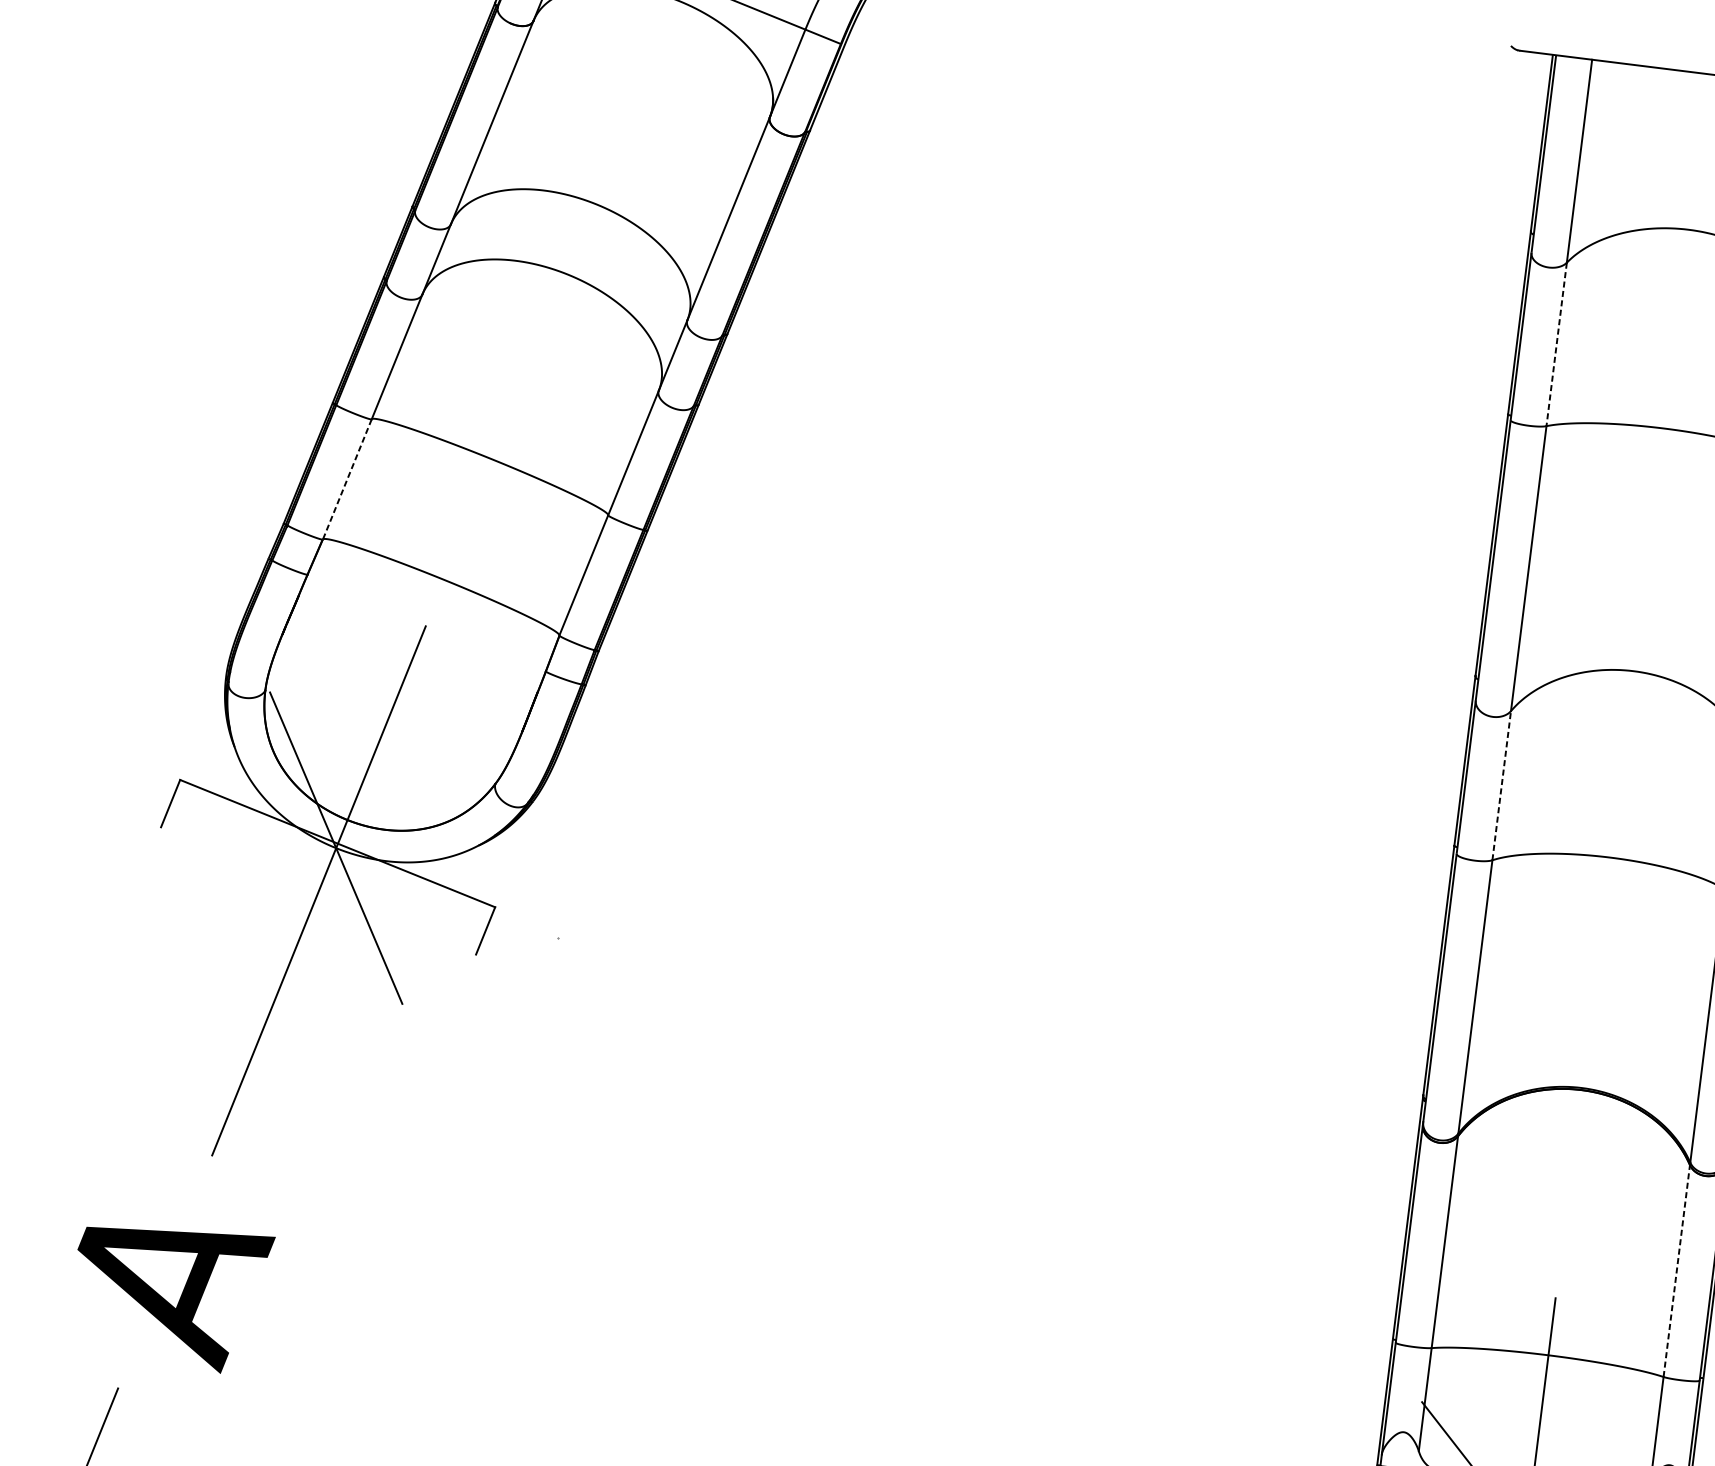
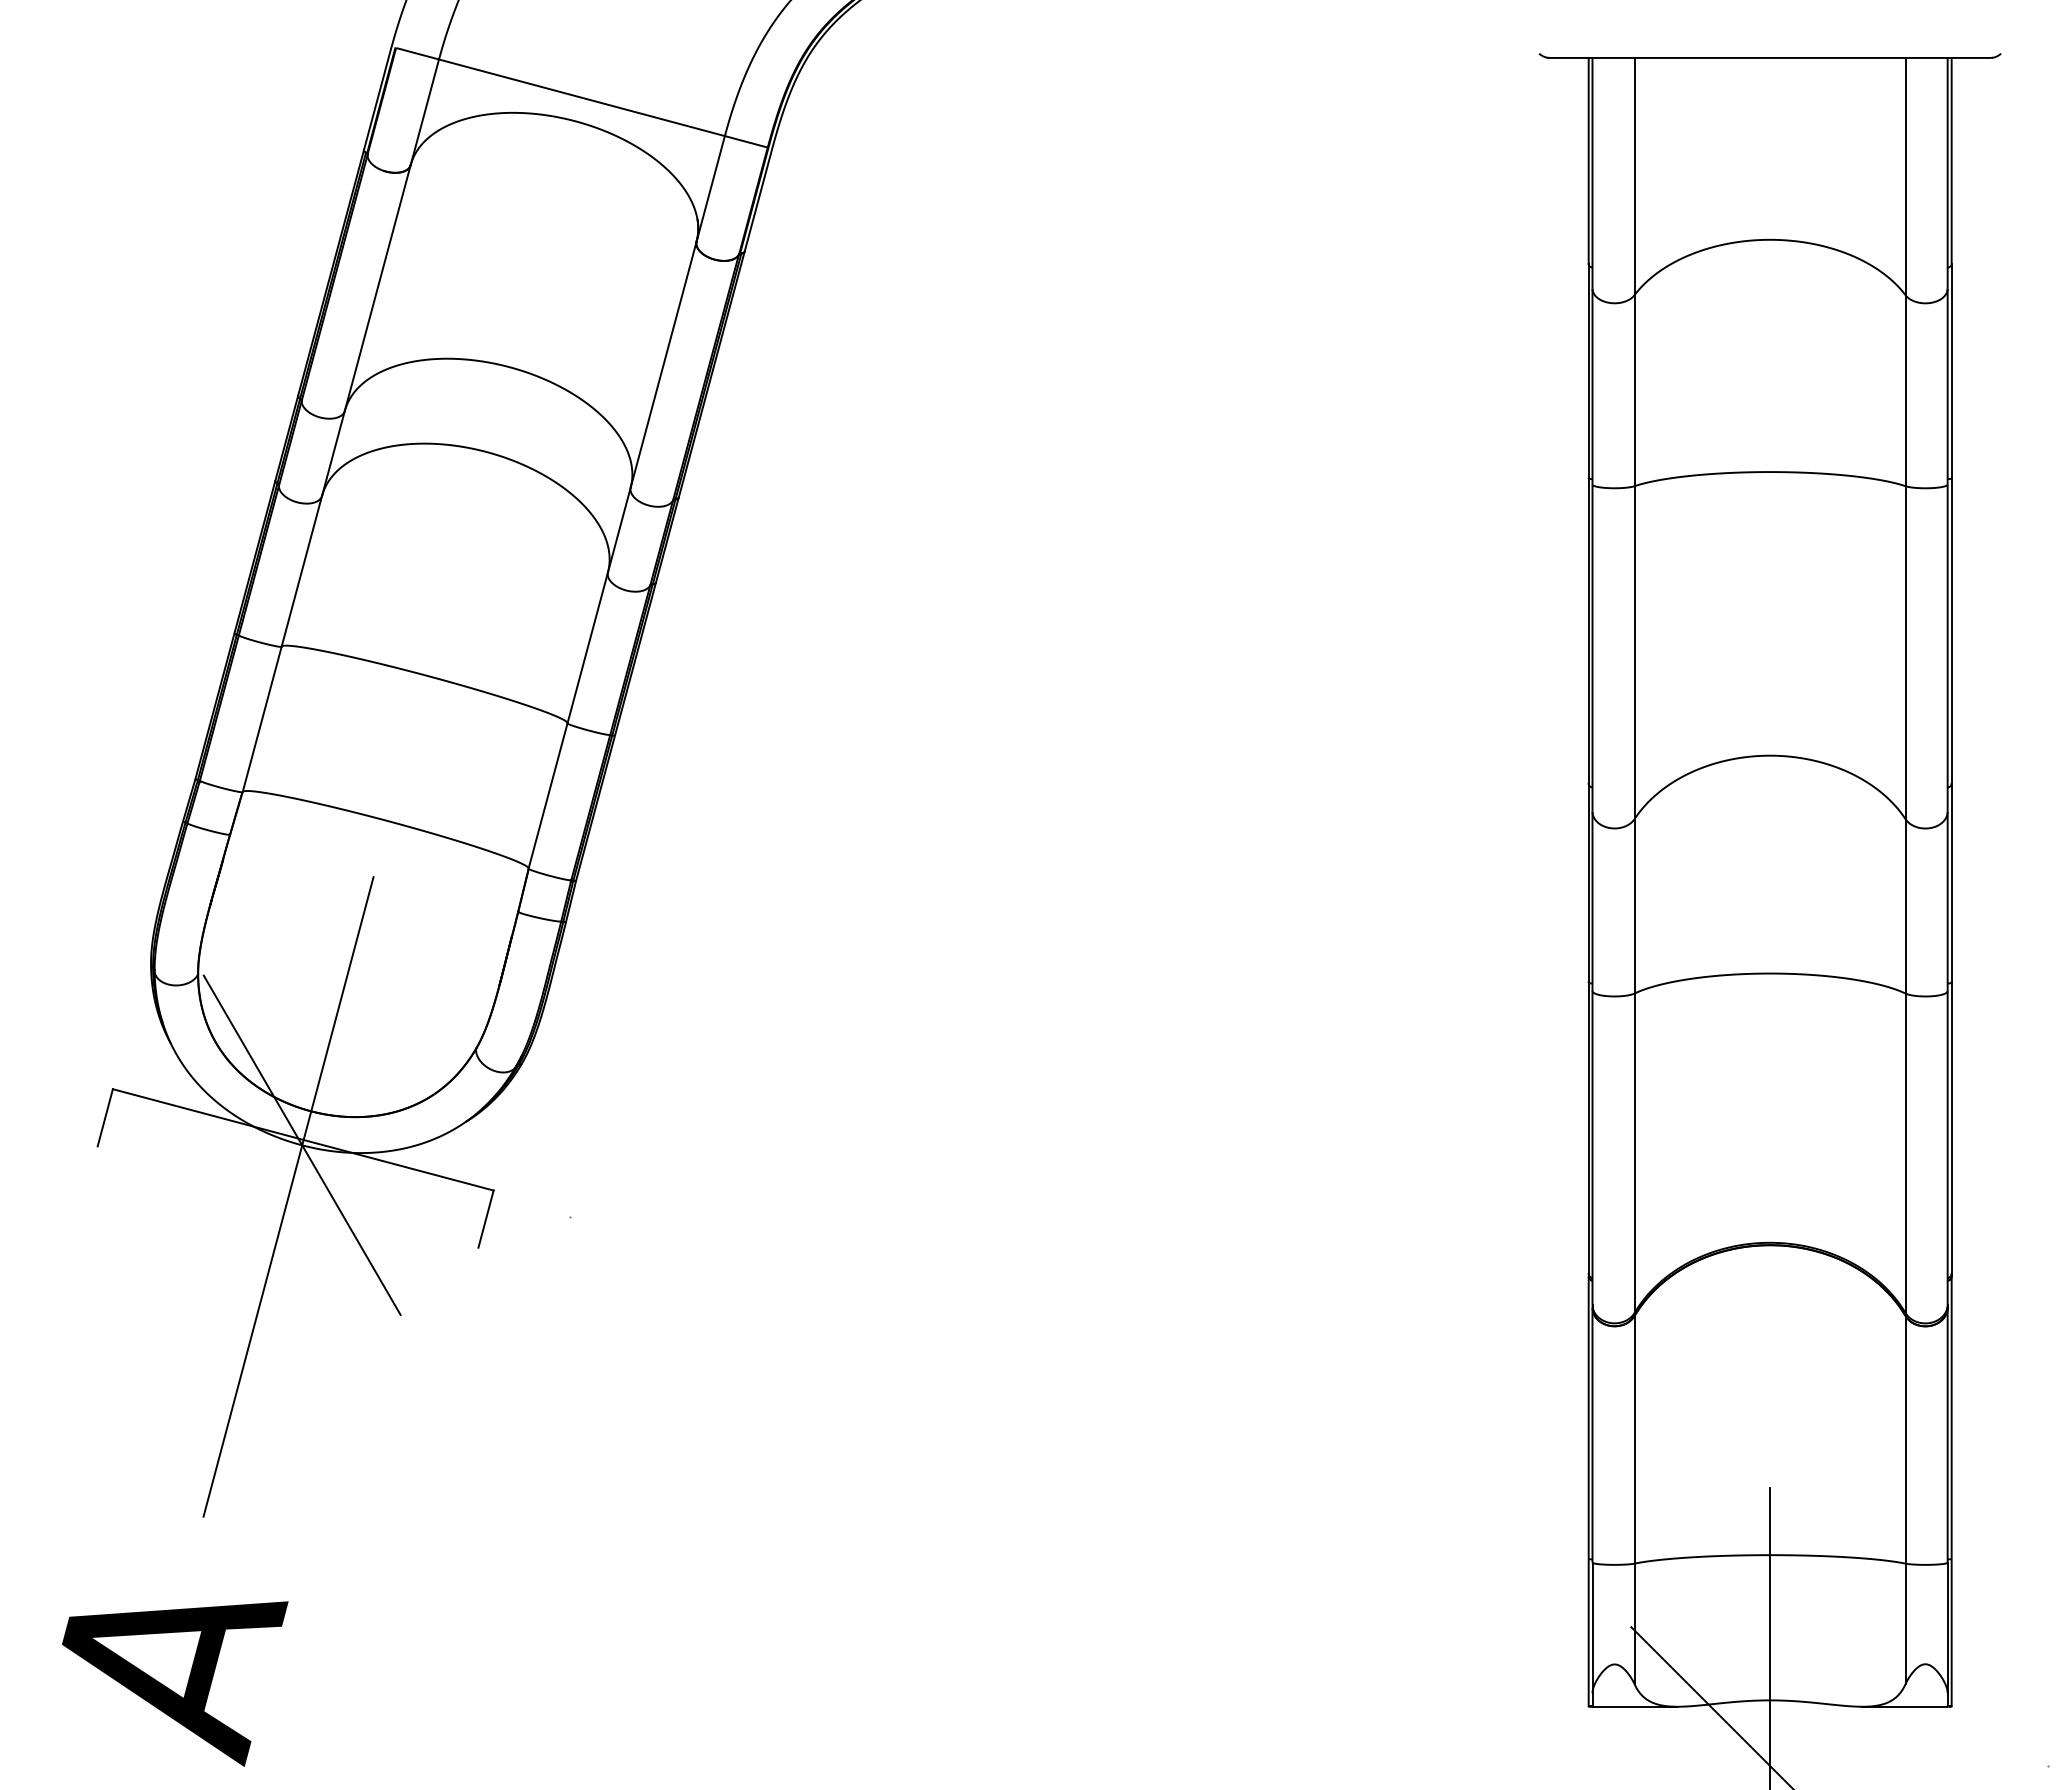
line: (1556, 344) -> (1634, 390), dashed -> solid
line: (347, 479) -> (262, 719), dashed -> solid
line: (1501, 784) -> (1634, 905), dashed -> solid
line: (1676, 1270) -> (1905, 1439), dashed -> solid

